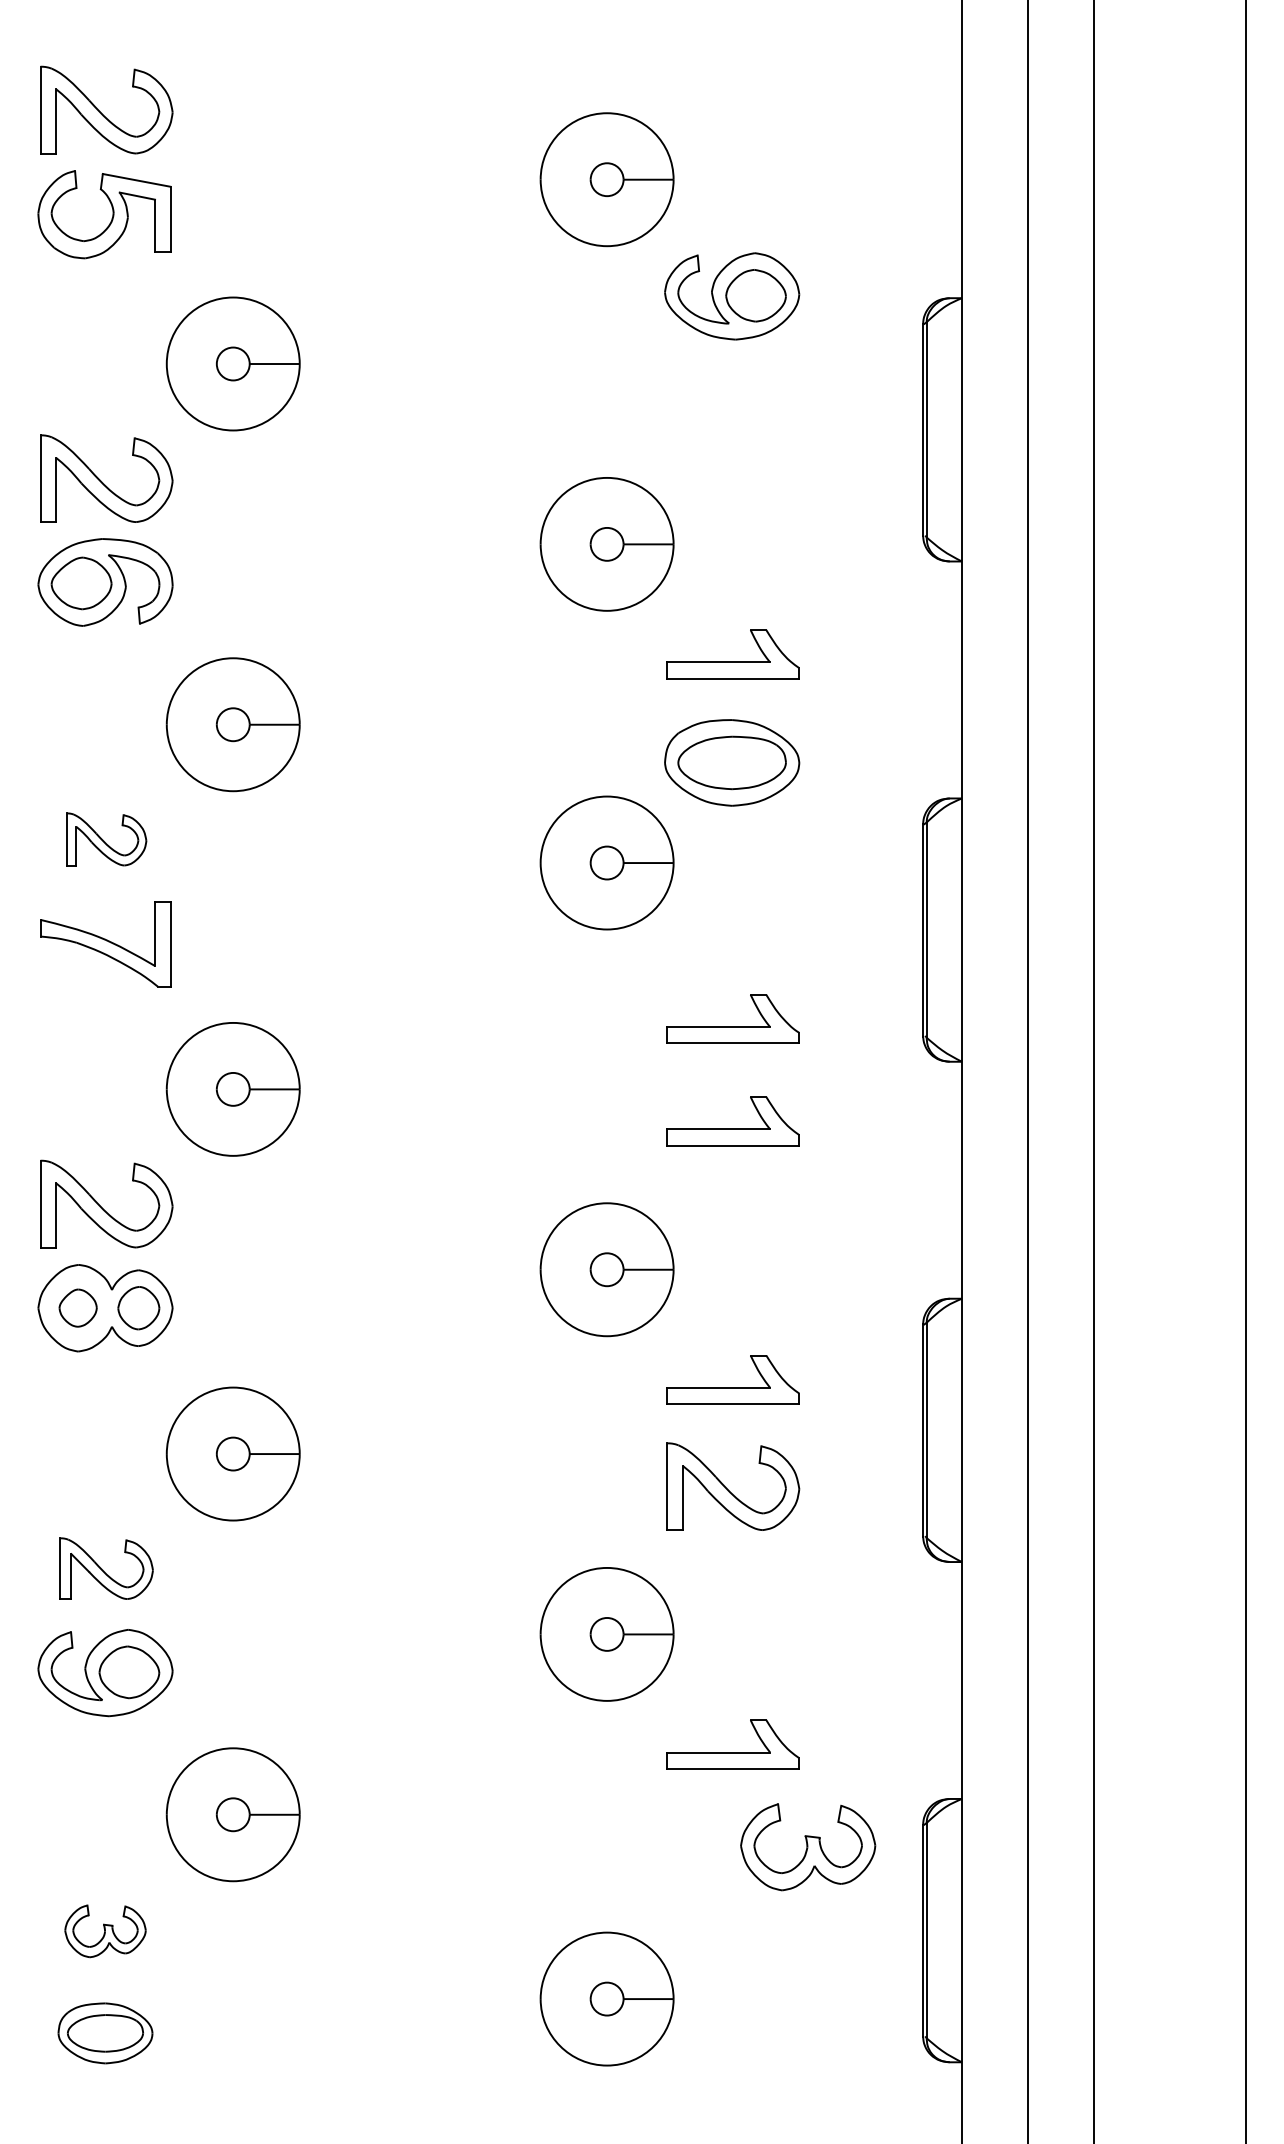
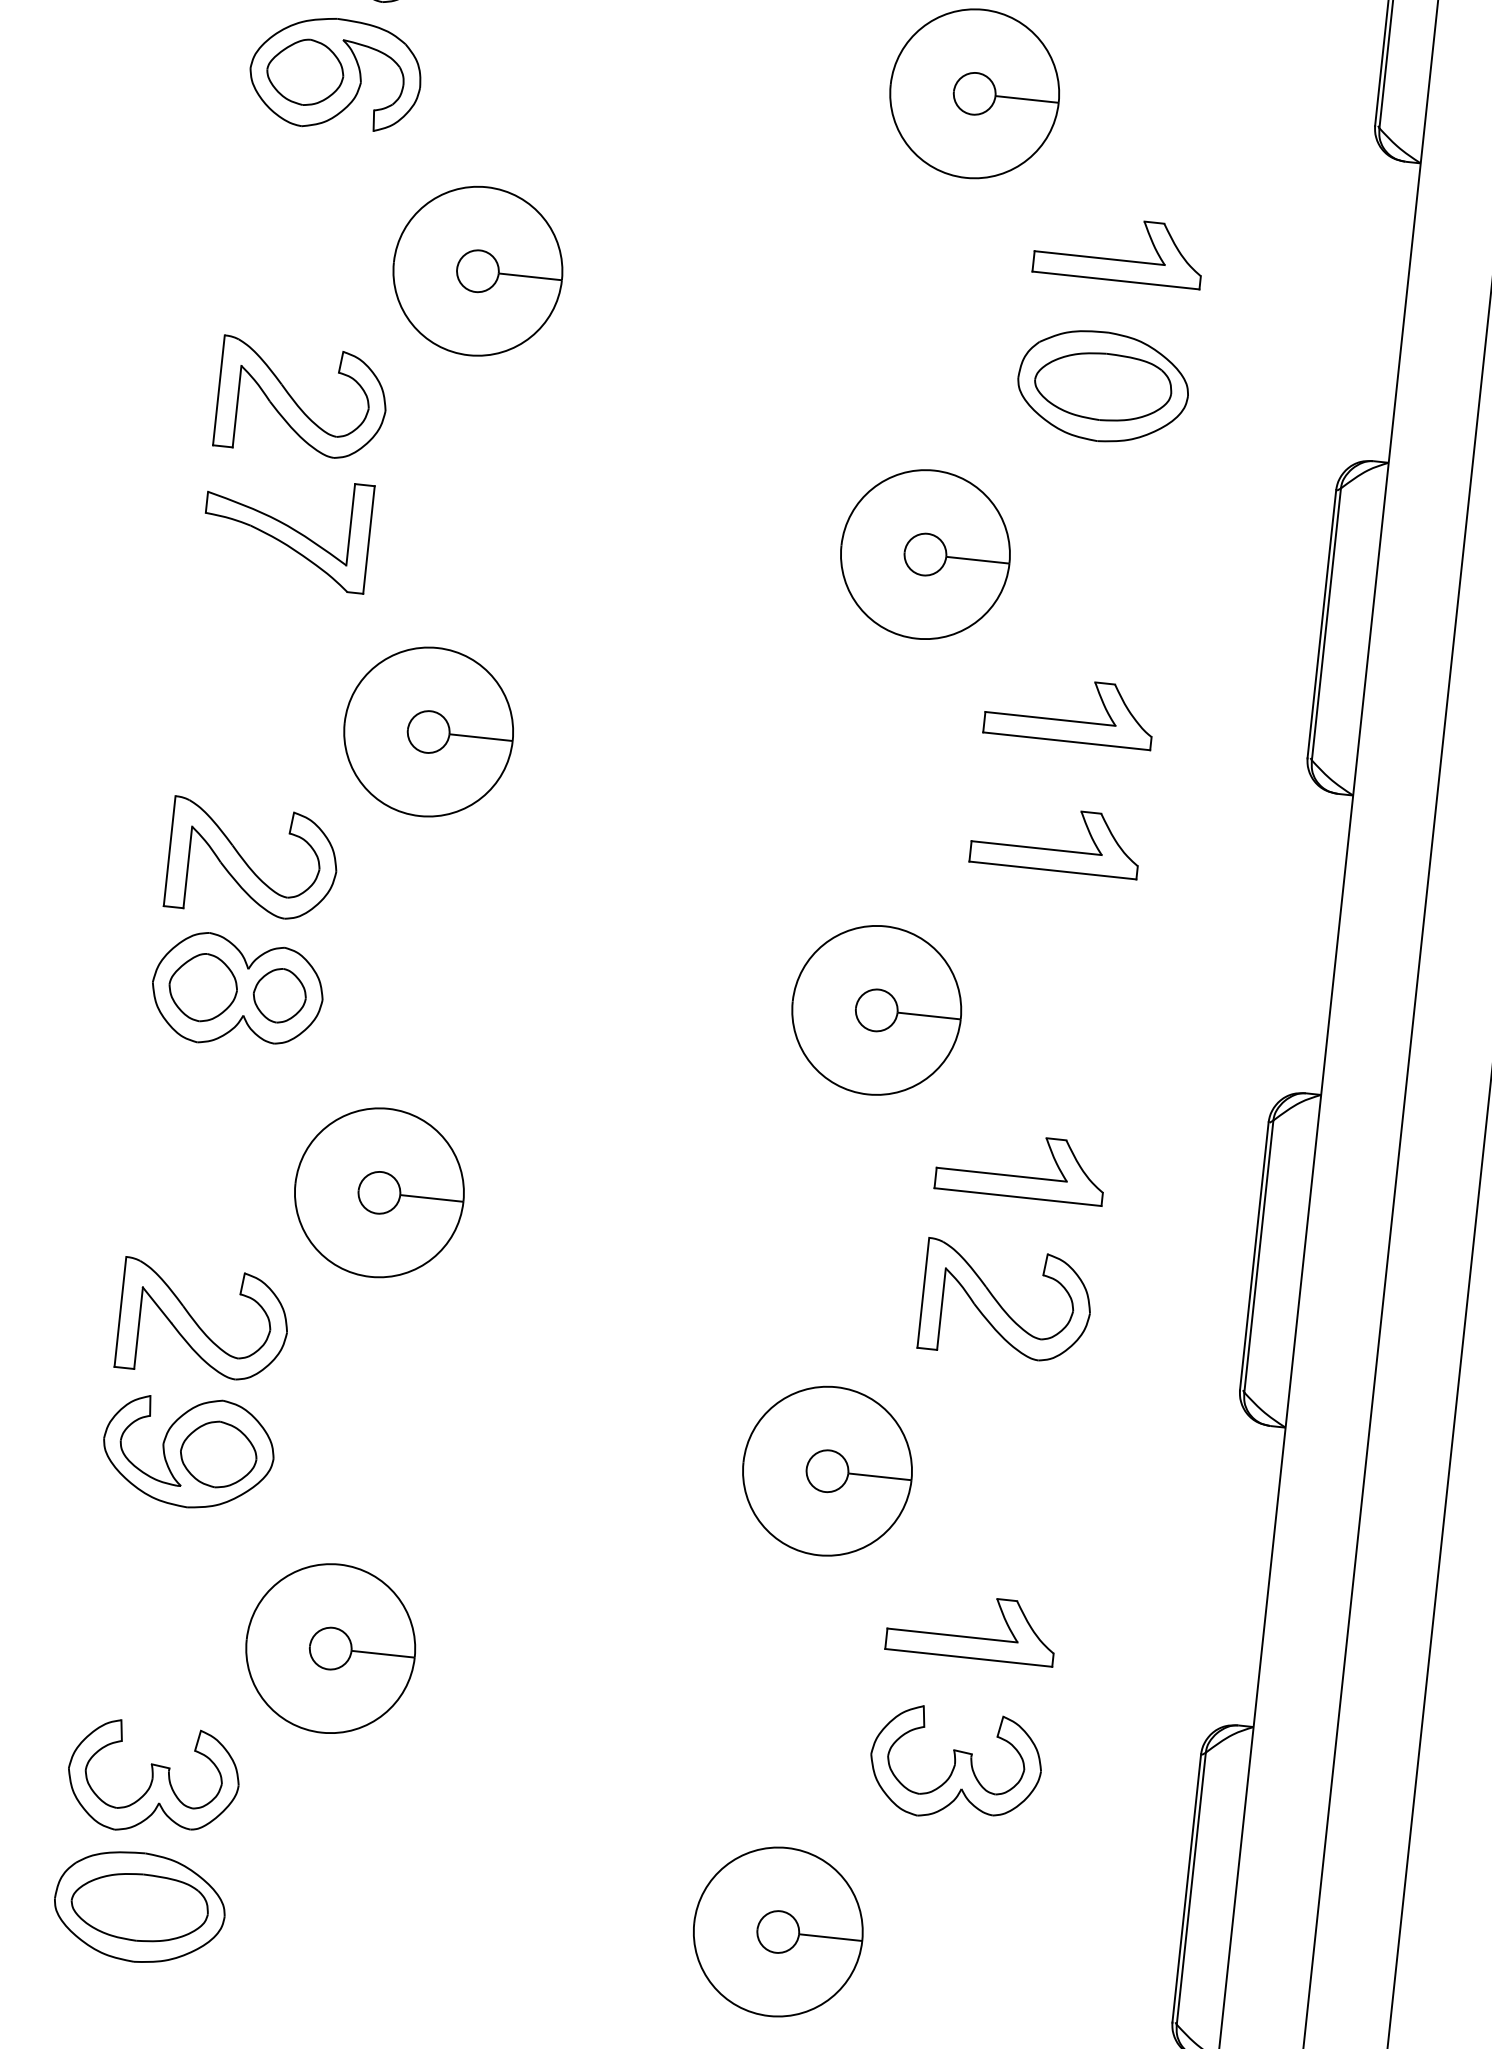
part: (106, 839) -> (302, 399), size x1.67
part: (606, 862) -> (924, 553), moved
part: (77, 1307) -> (202, 986), size x1.43
part: (106, 1568) -> (203, 1320), size x1.43
part: (808, 1847) -> (956, 1764), moved
part: (105, 1931) -> (153, 1778), size x1.67
part: (105, 2033) -> (139, 1907), size x1.43

